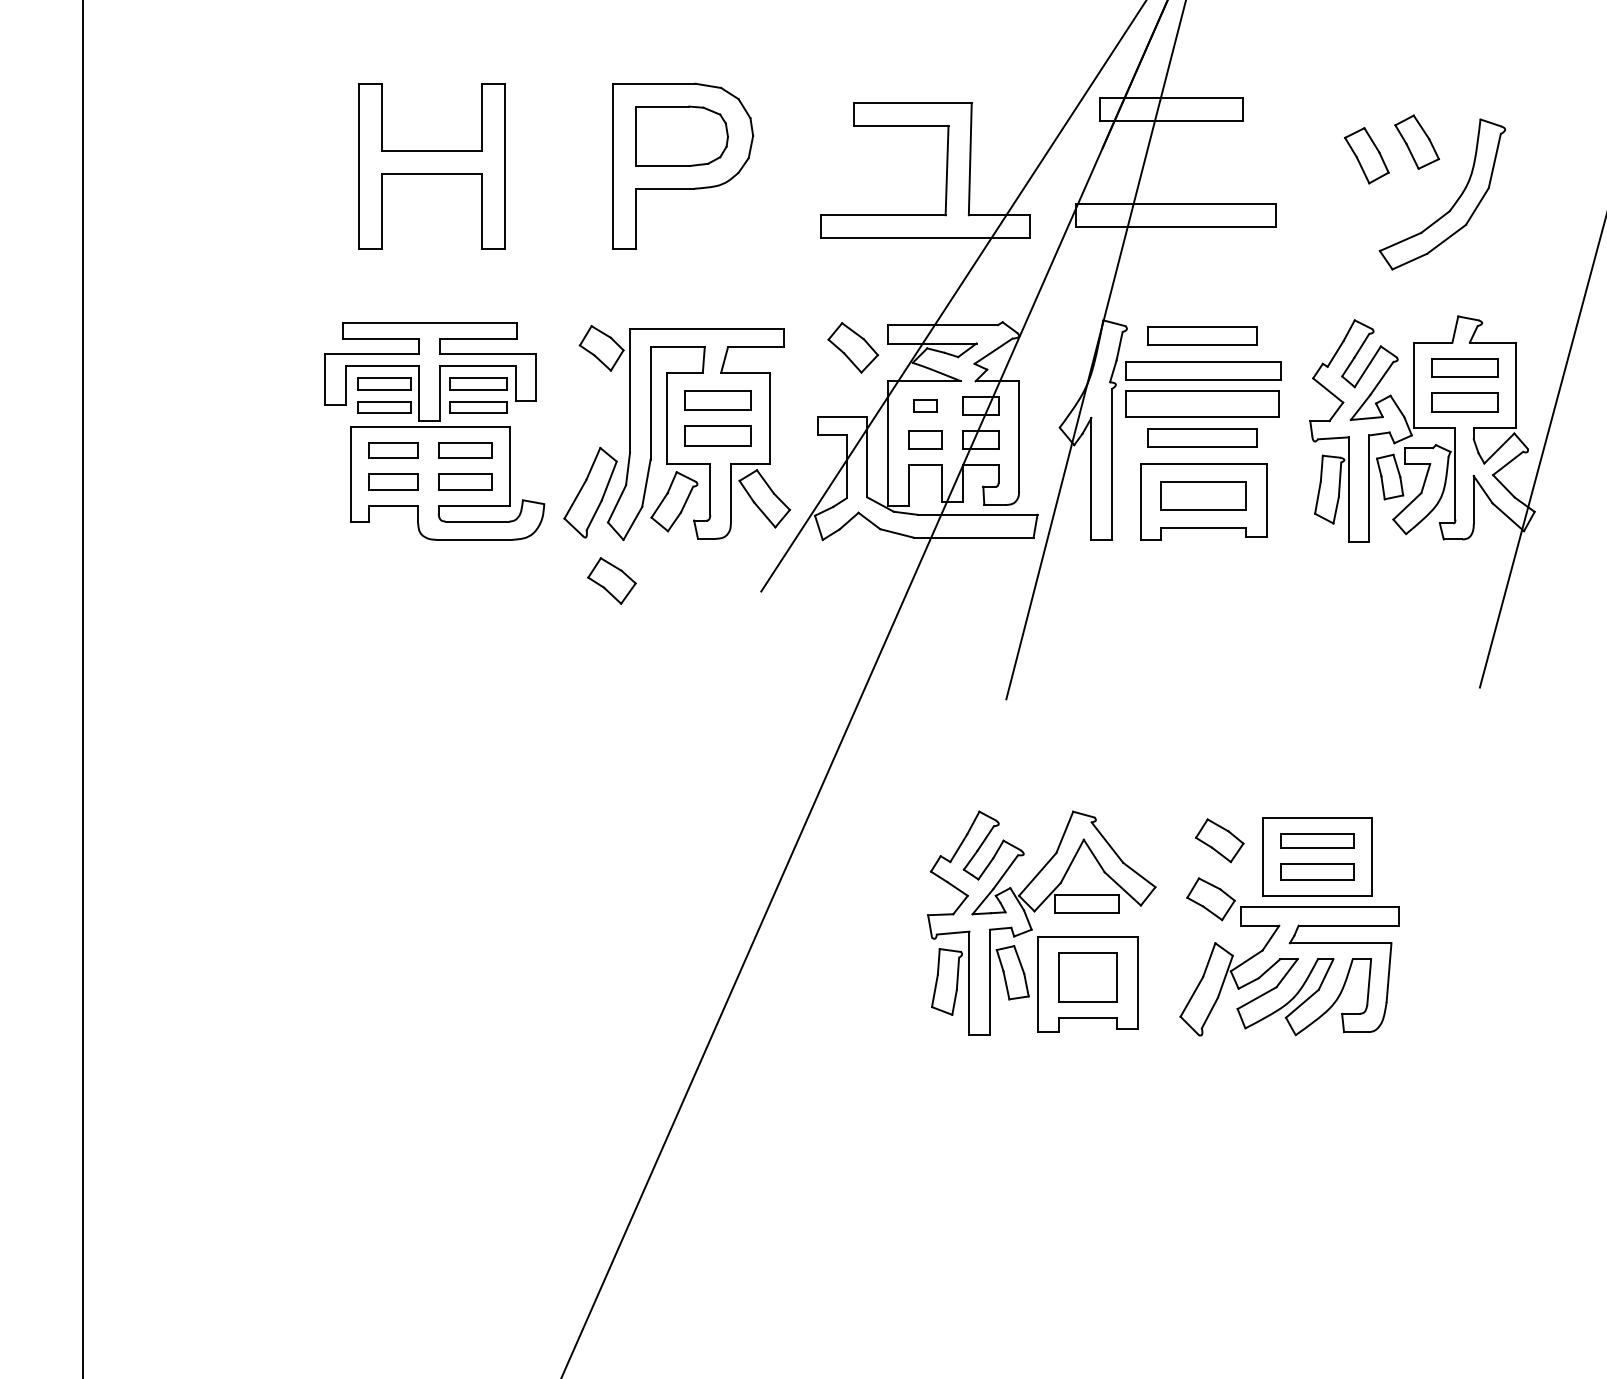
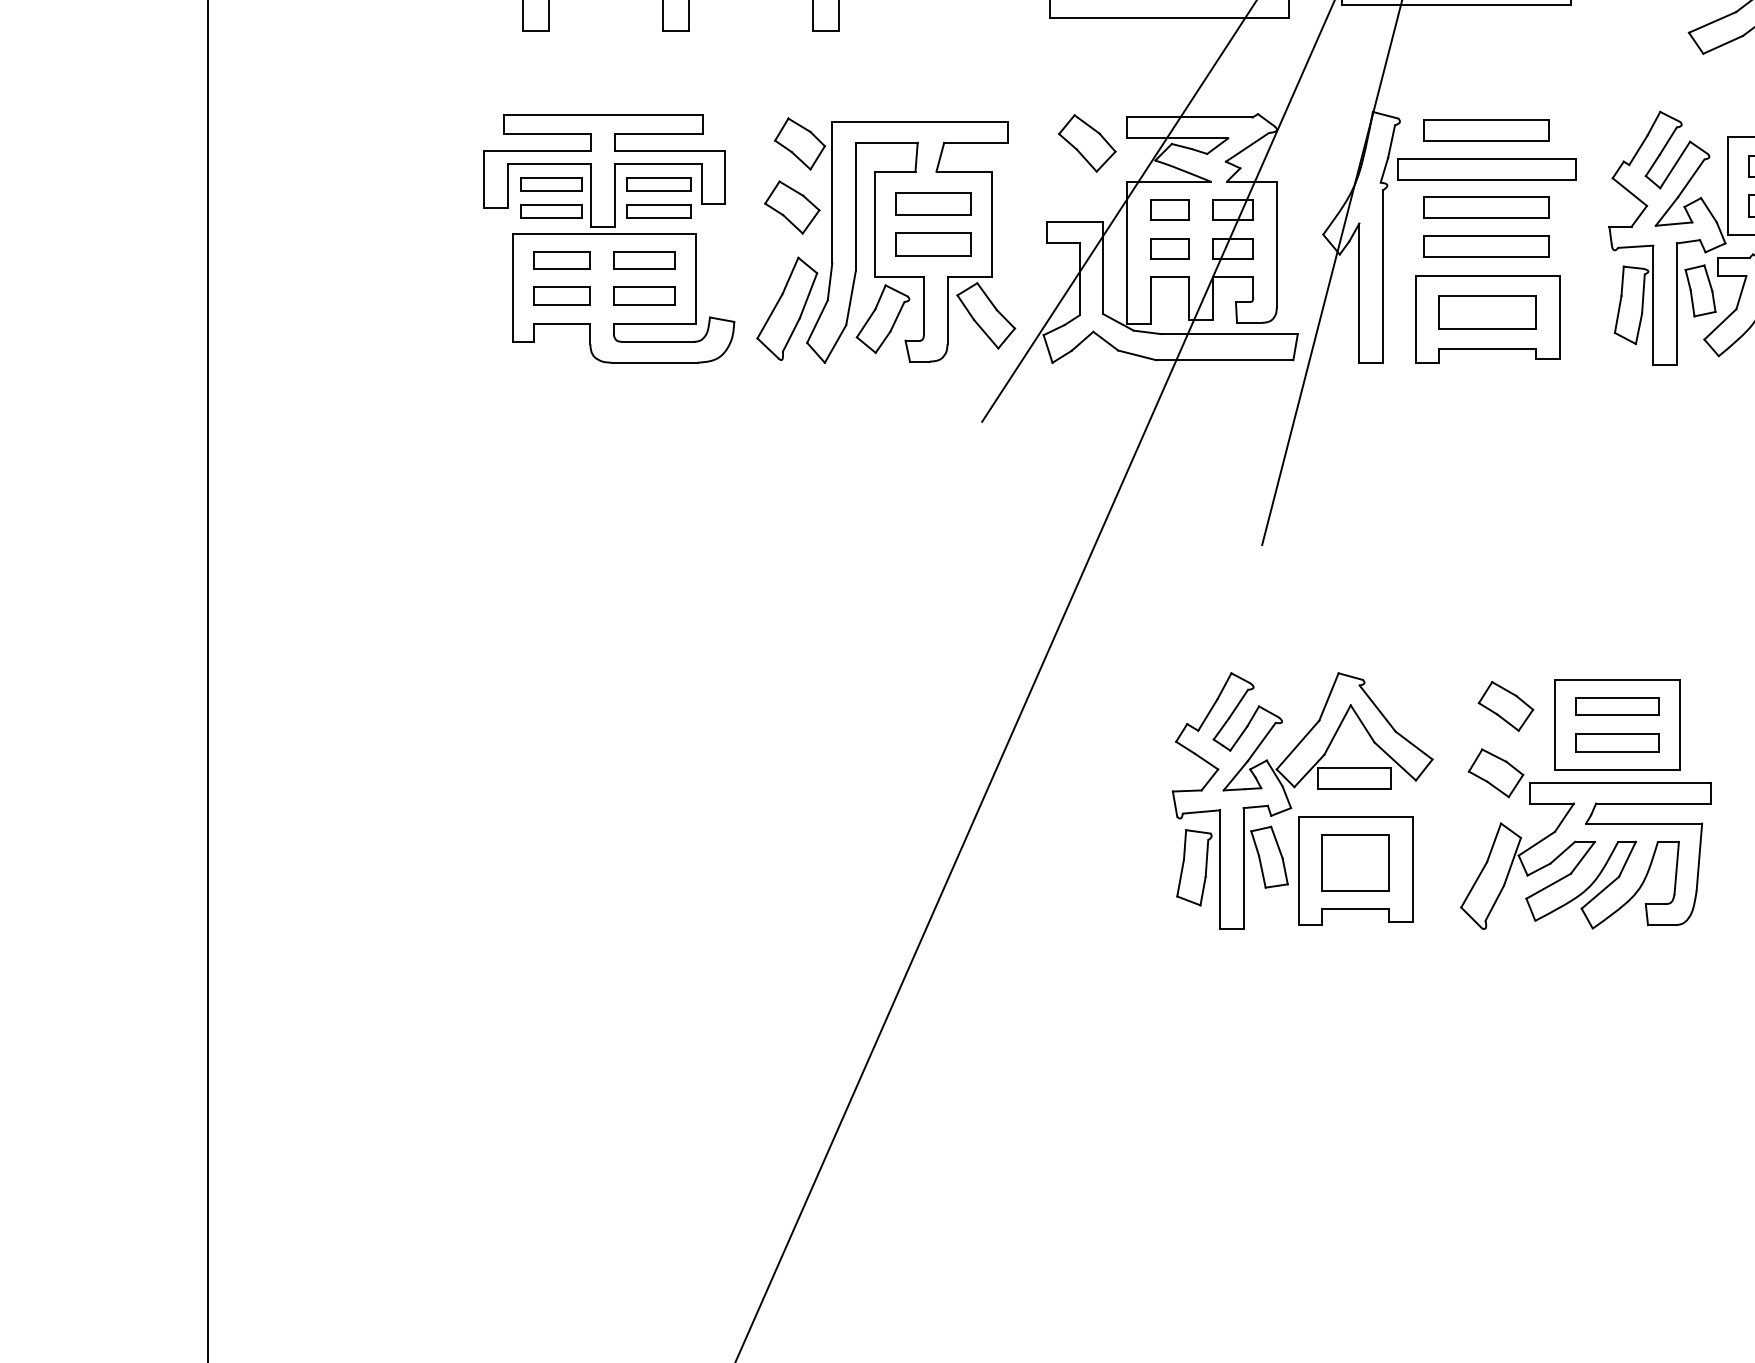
part: (1202, 403) -> (1486, 206), size x0.71
part: (925, 405) -> (1169, 209), size x1.43
part: (611, 580) -> (791, 206), moved

